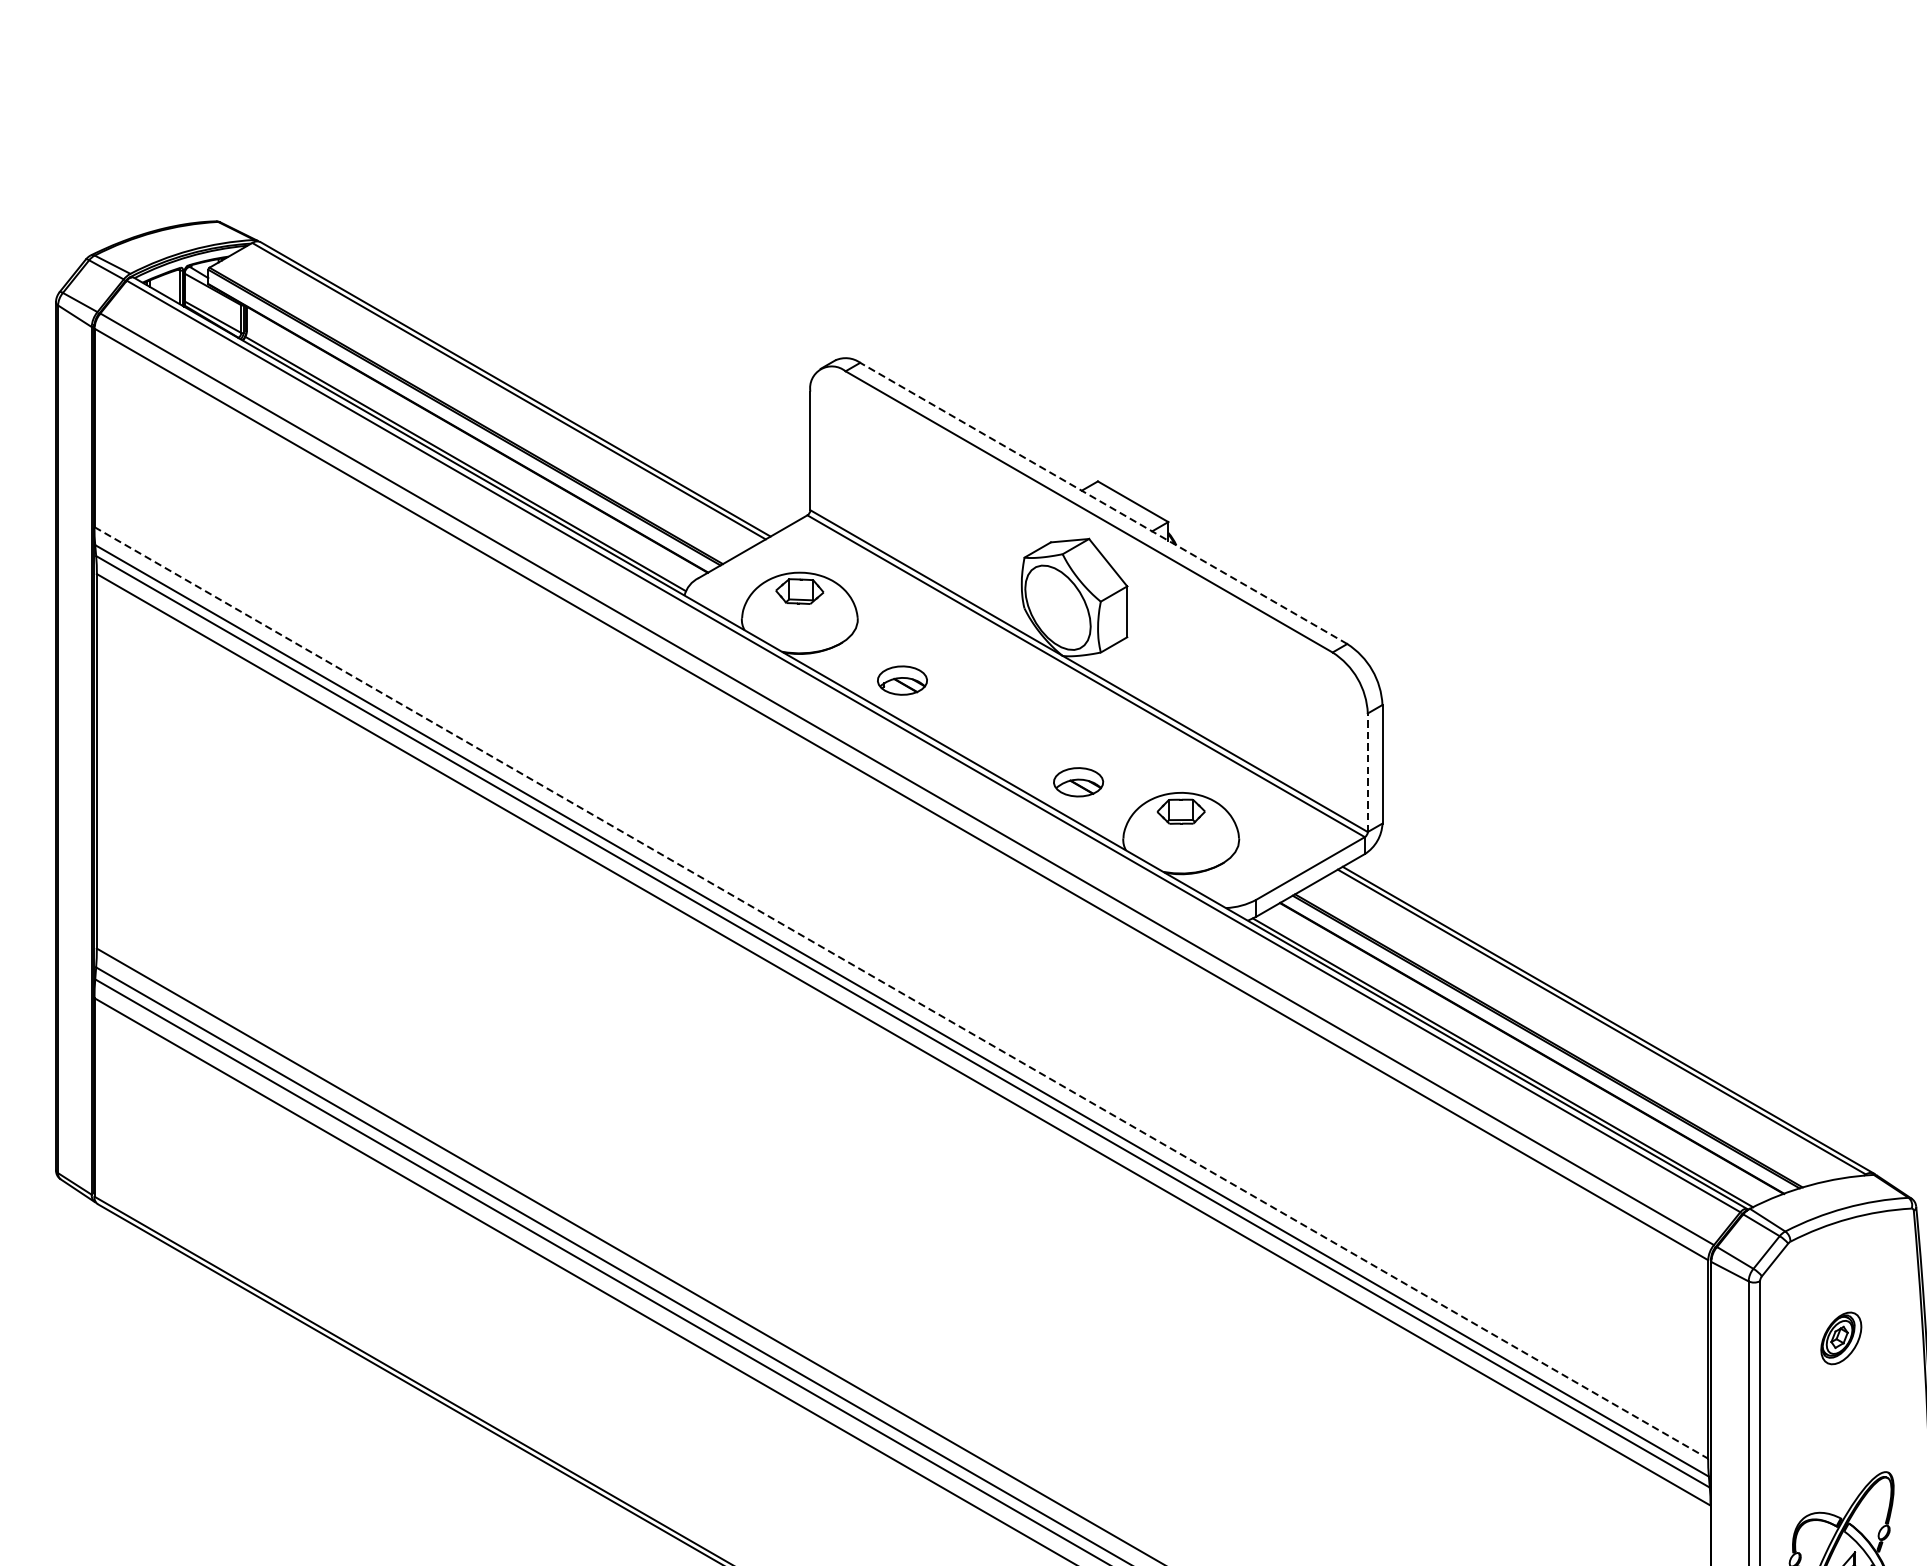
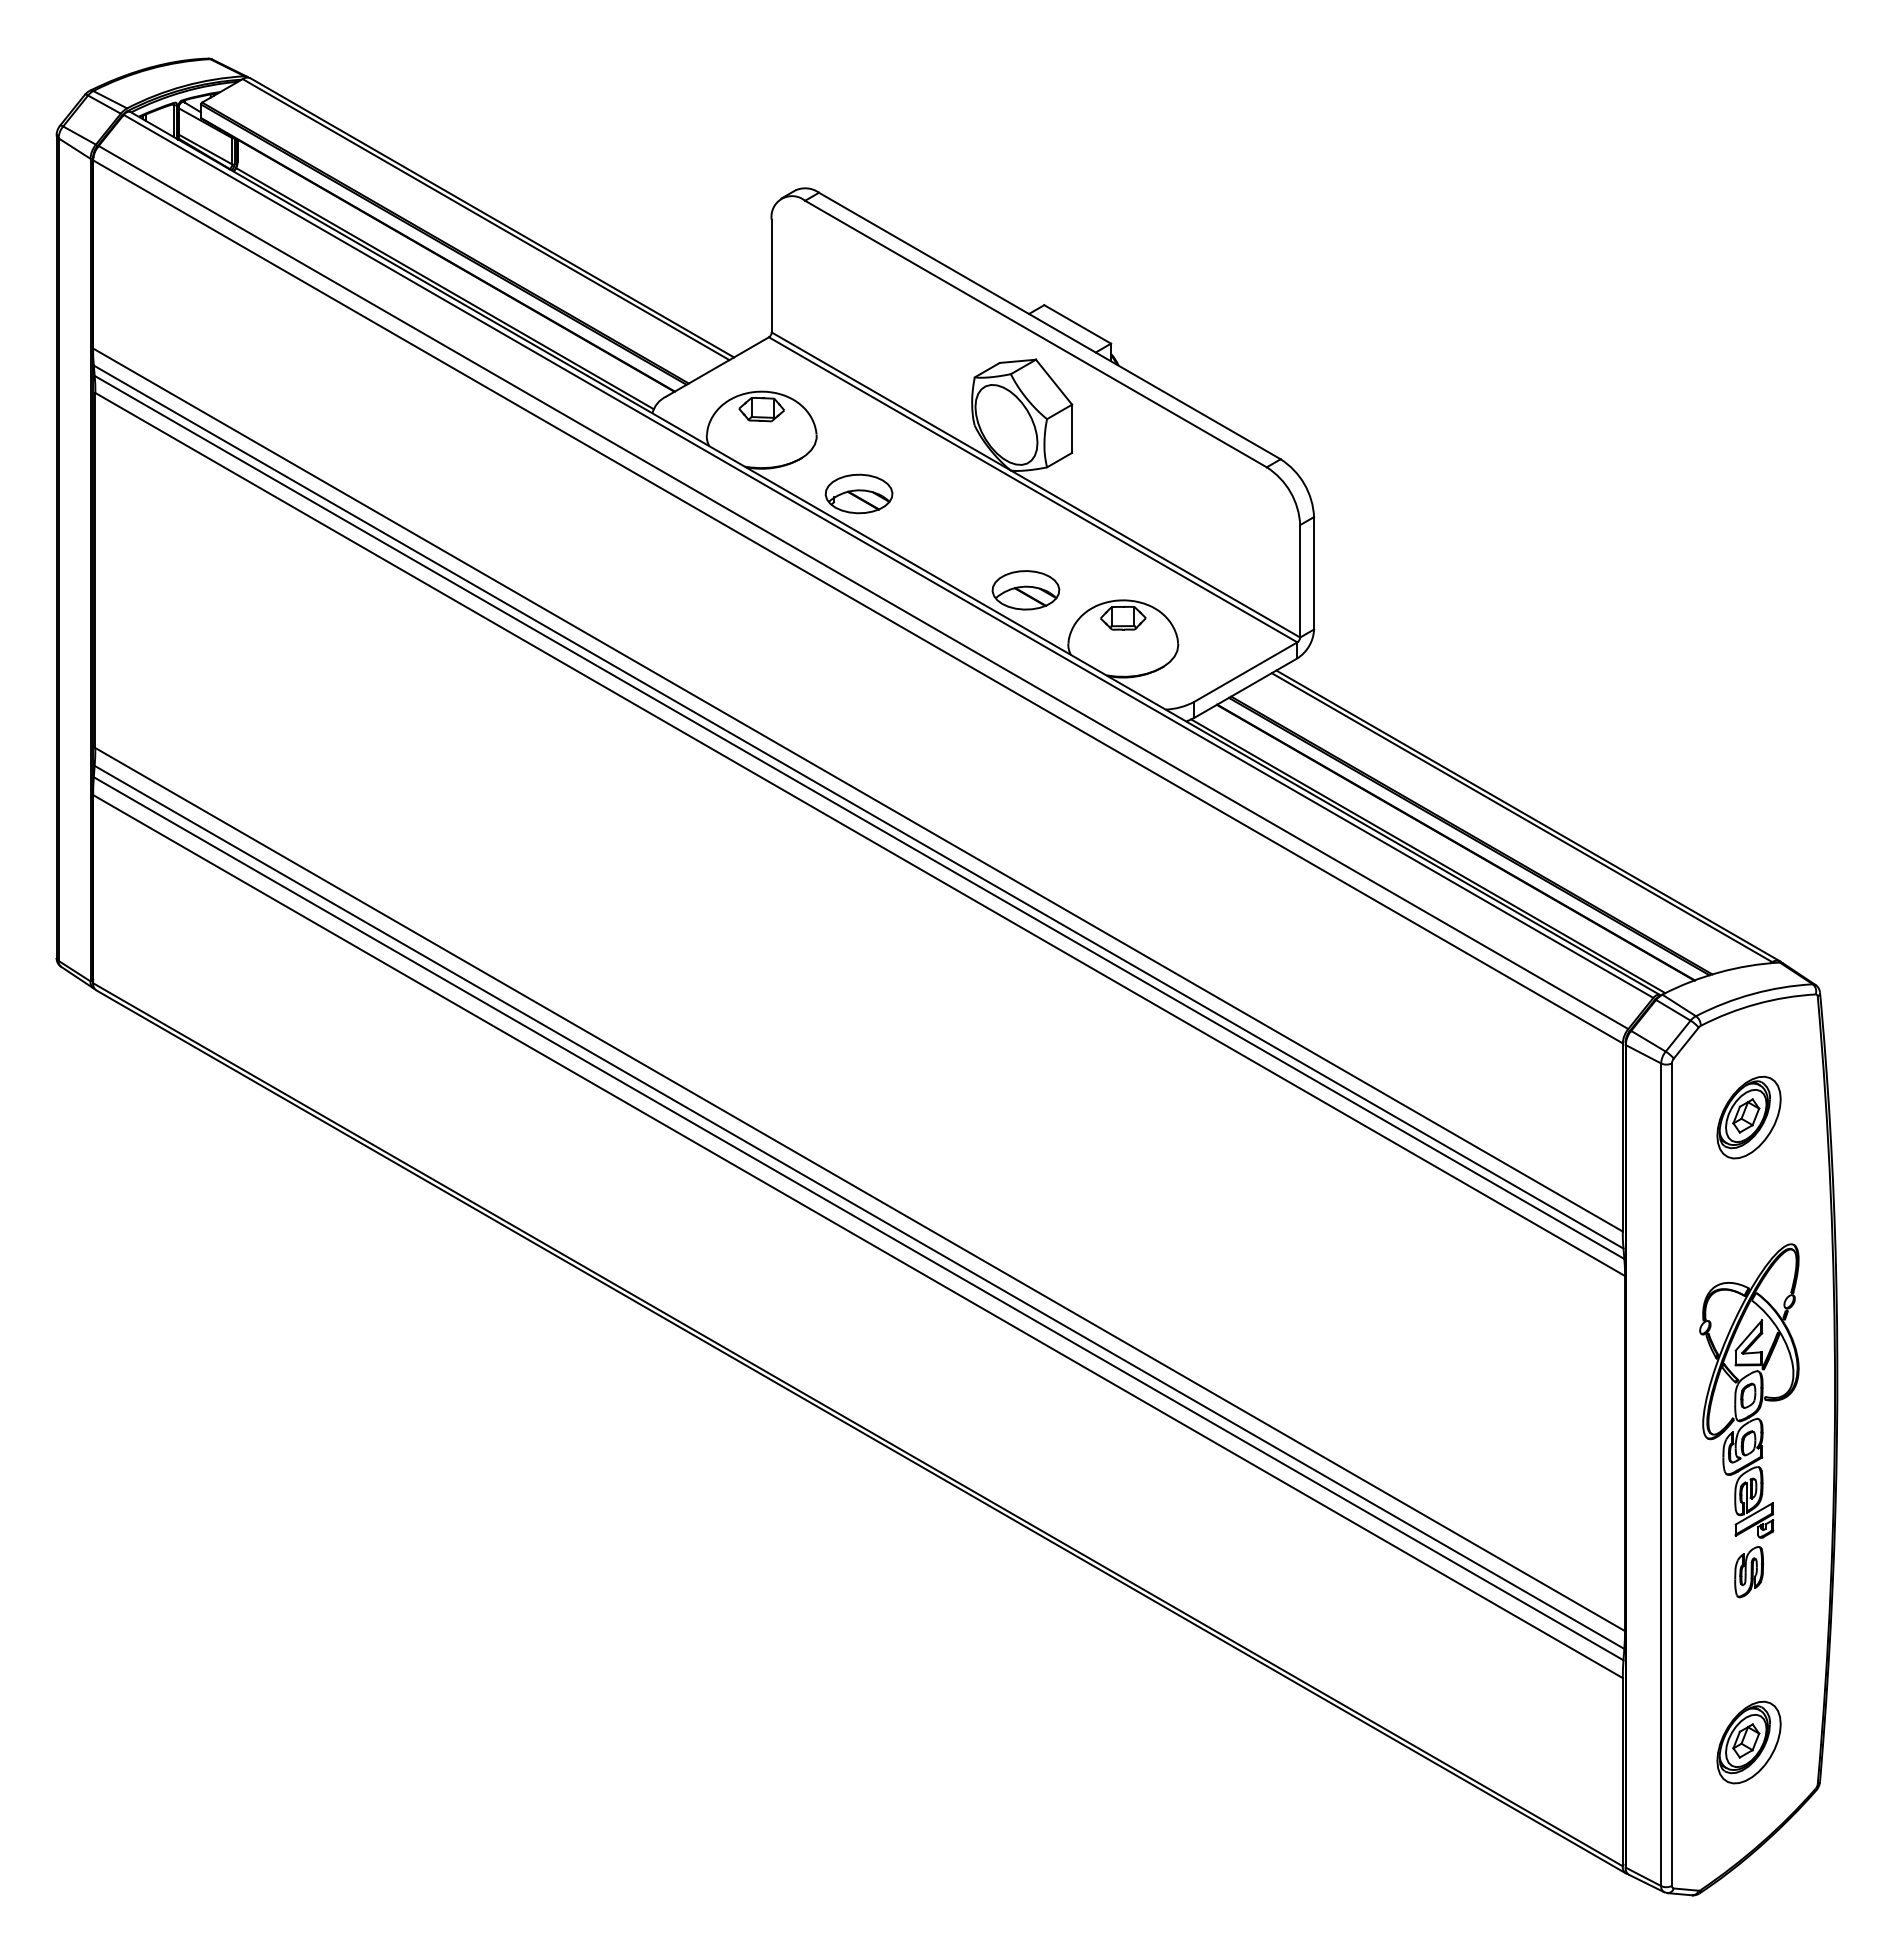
line: (1103, 503) -> (1049, 326), dashed -> solid
part: (901, 680) -> (858, 493), size x1.43
line: (1368, 771) -> (1300, 580), dashed -> solid
part: (1078, 782) -> (1025, 590), size x1.43
line: (901, 993) -> (858, 790), dashed -> solid
part: (1840, 1338) -> (1748, 1117), size x1.67

